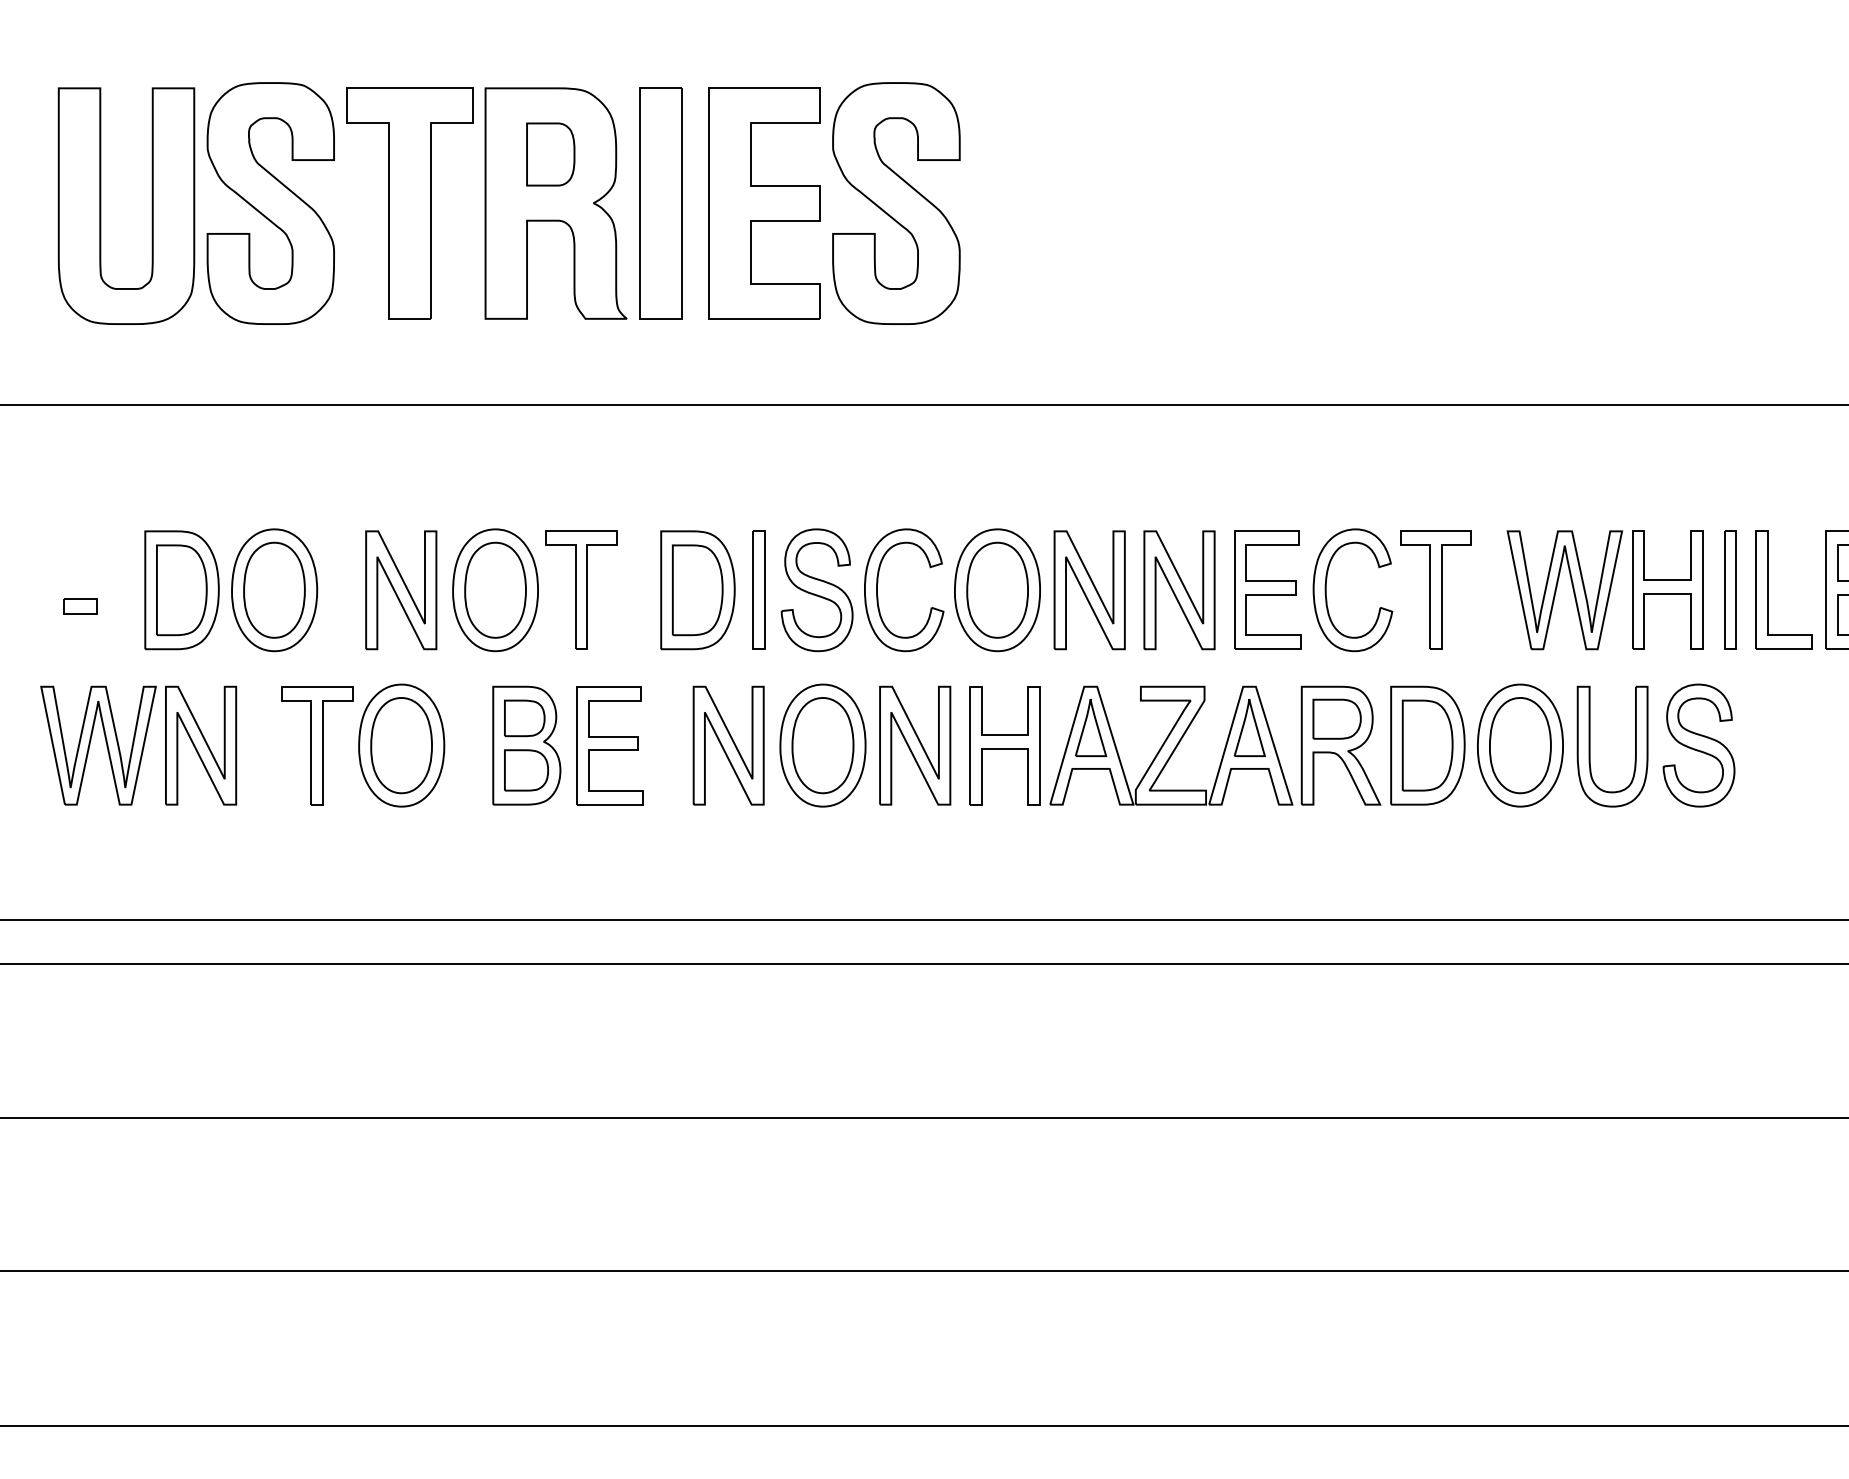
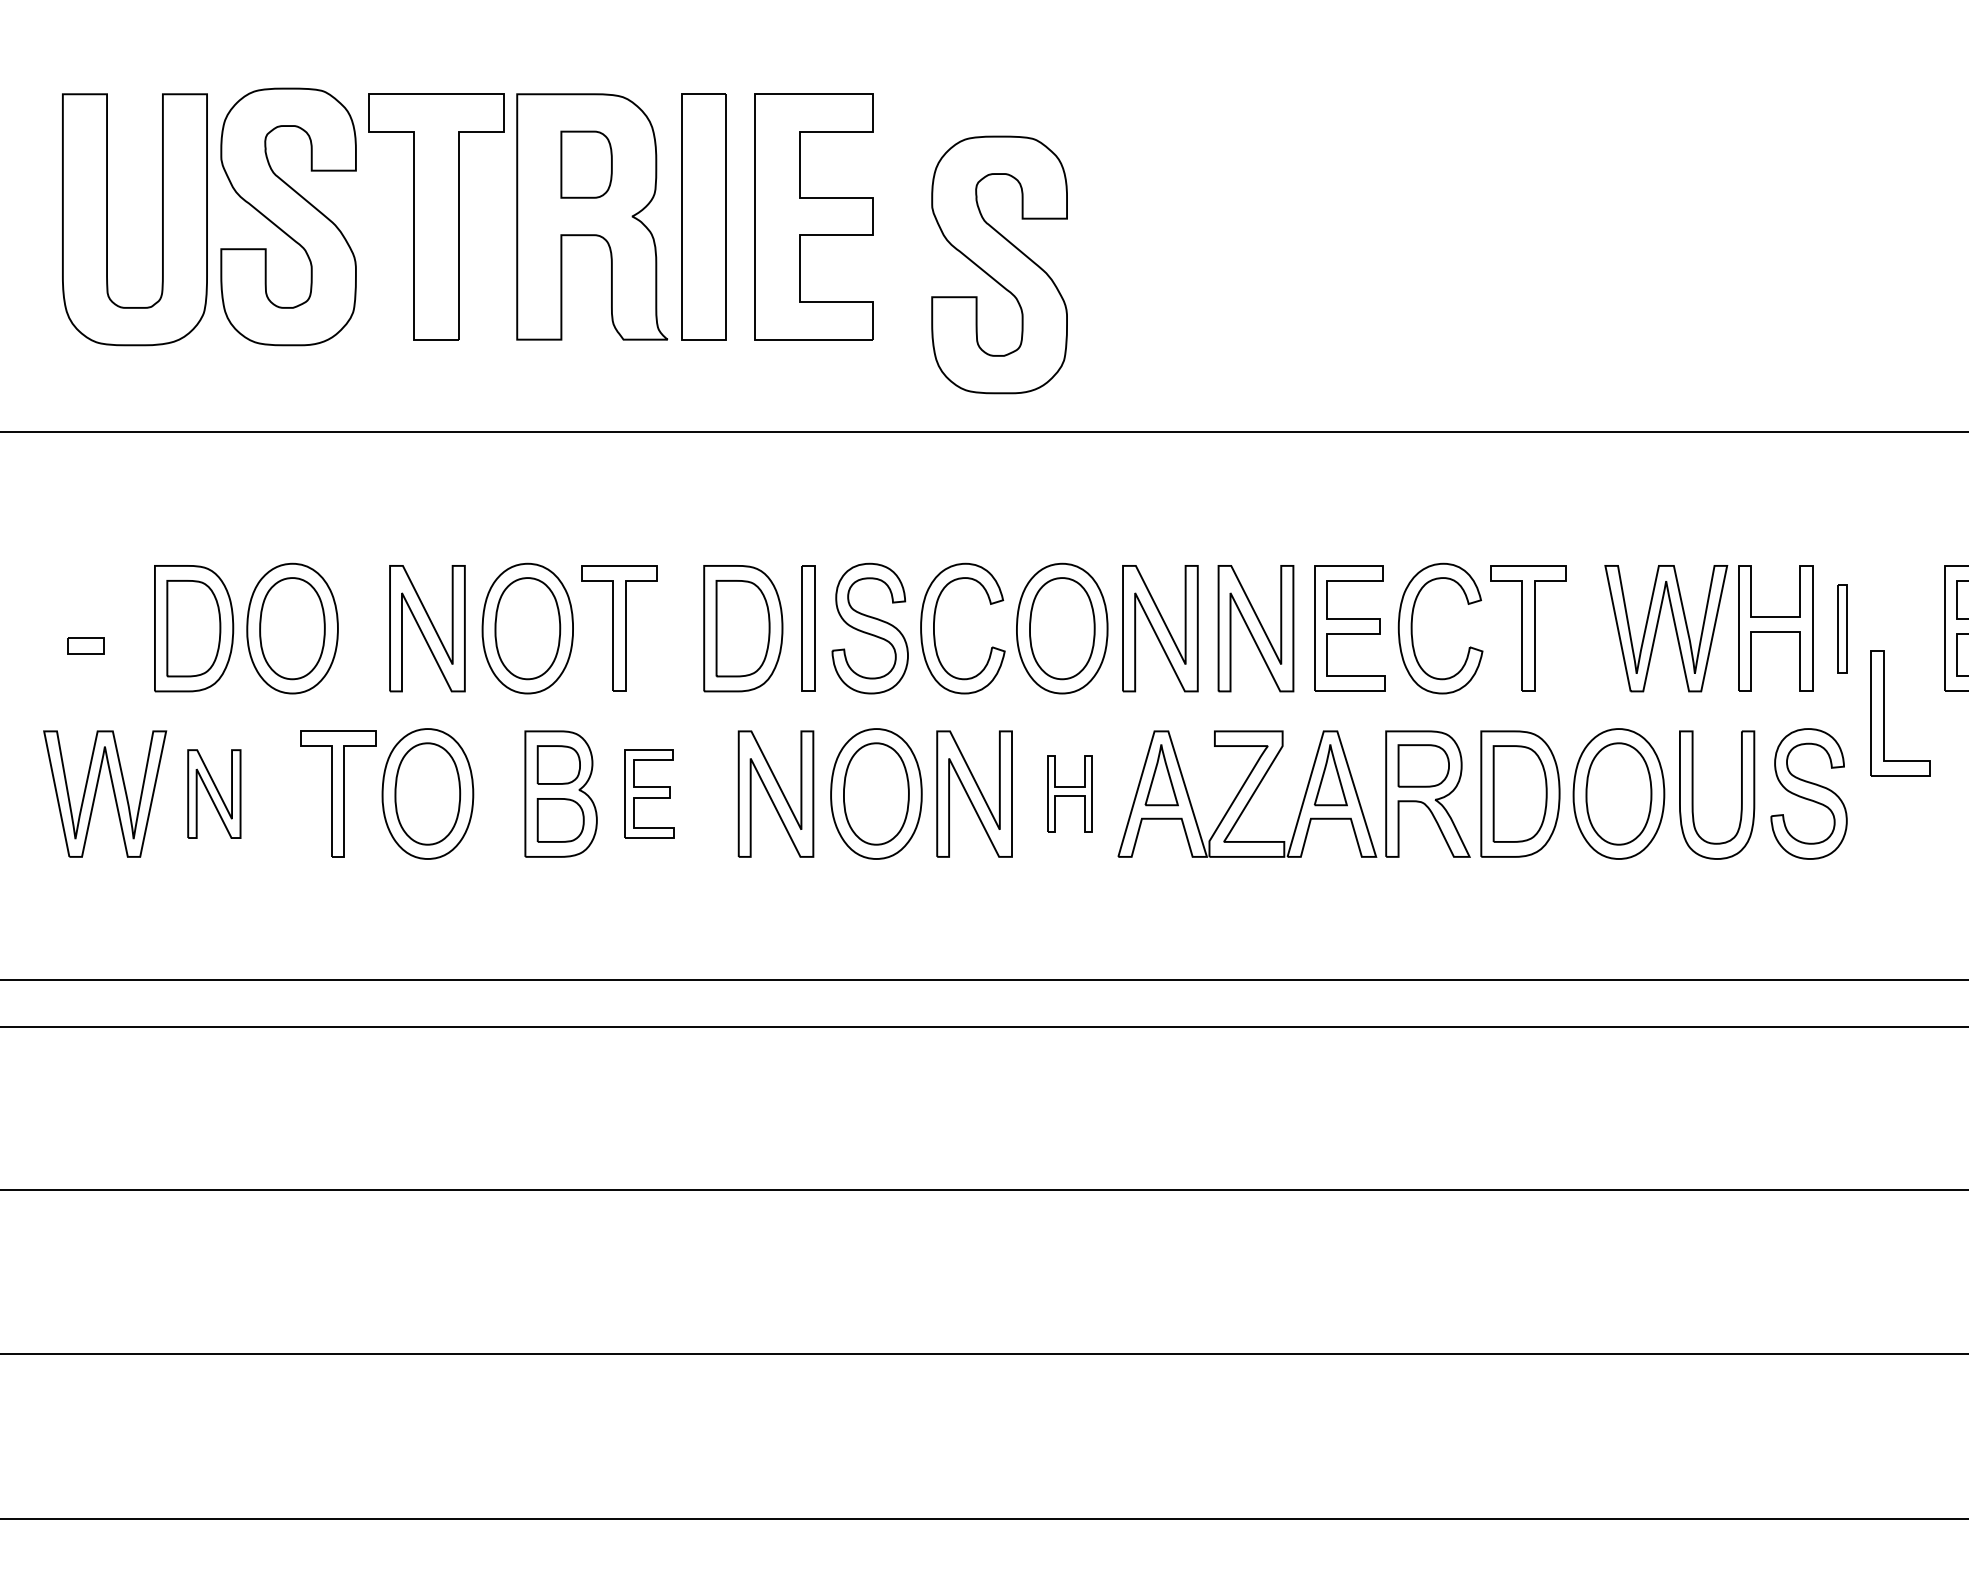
part: (896, 203) -> (999, 264), moved
part: (1730, 590) -> (1842, 628), size x0.7
part: (1768, 590) -> (1884, 713), moved
part: (201, 745) -> (214, 793), size x0.7
part: (609, 745) -> (649, 793), size x0.7
part: (1004, 745) -> (1069, 793), size x0.6

